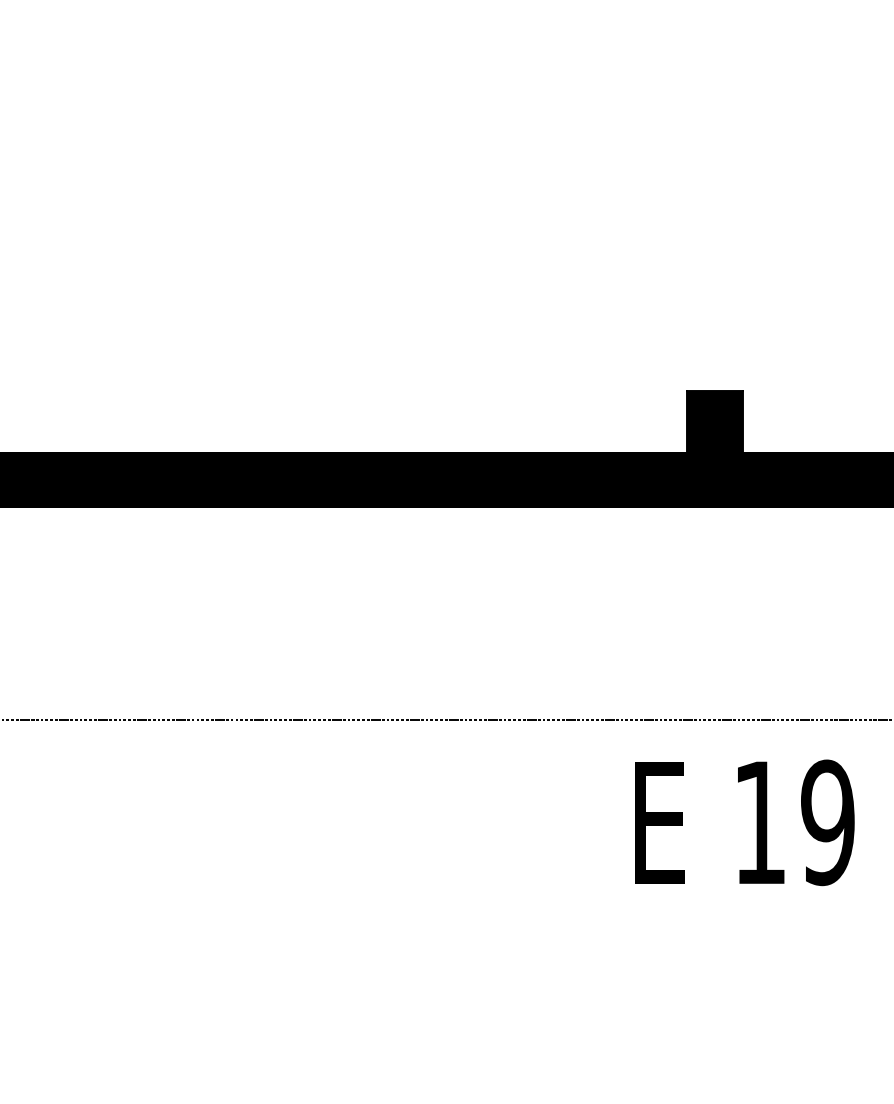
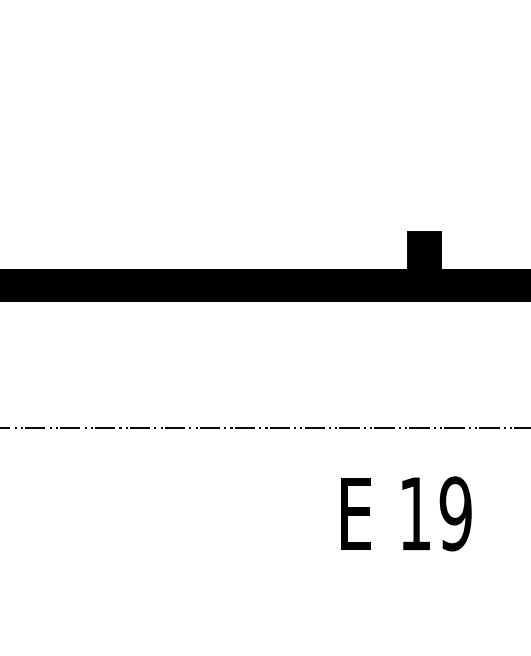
text: (744, 822) -> (406, 513), moved

